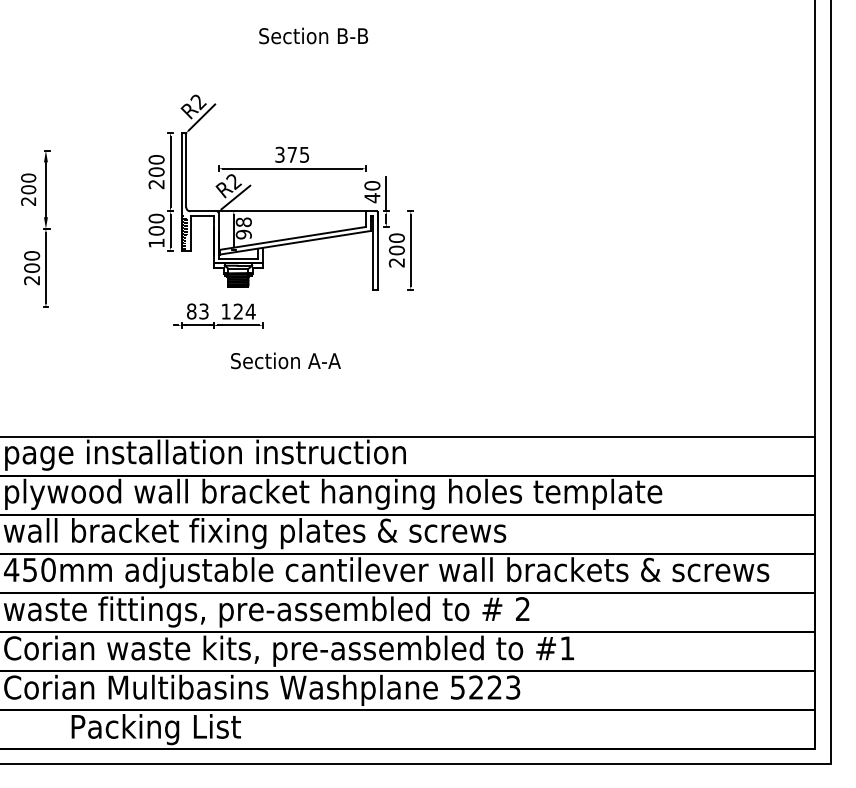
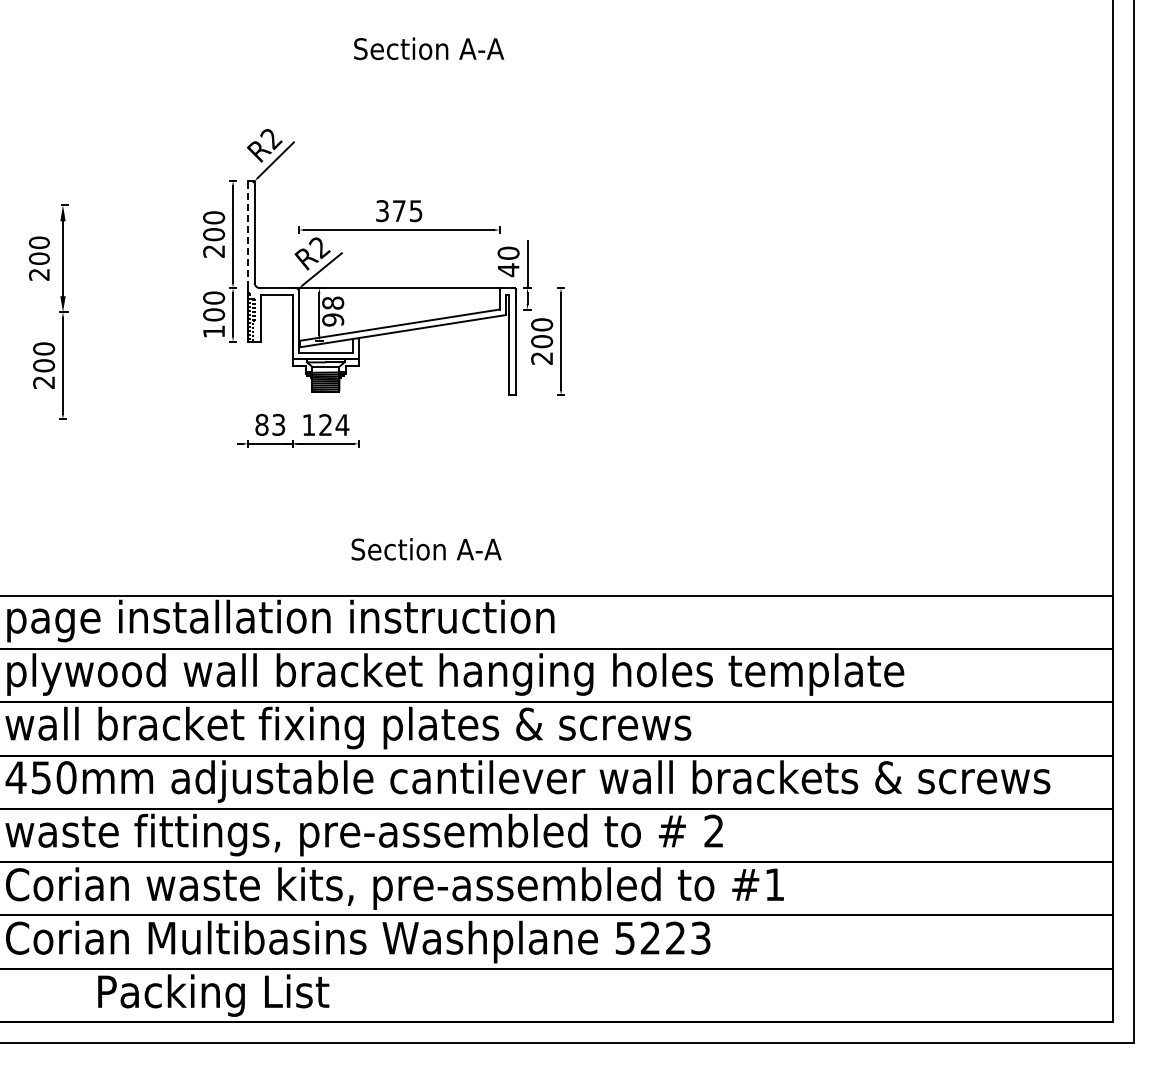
text: (352, 35) -> (481, 48), Section B-B -> Section A-A
line: (181, 172) -> (248, 234), solid -> dashed
text: (285, 361) -> (426, 549), moved

